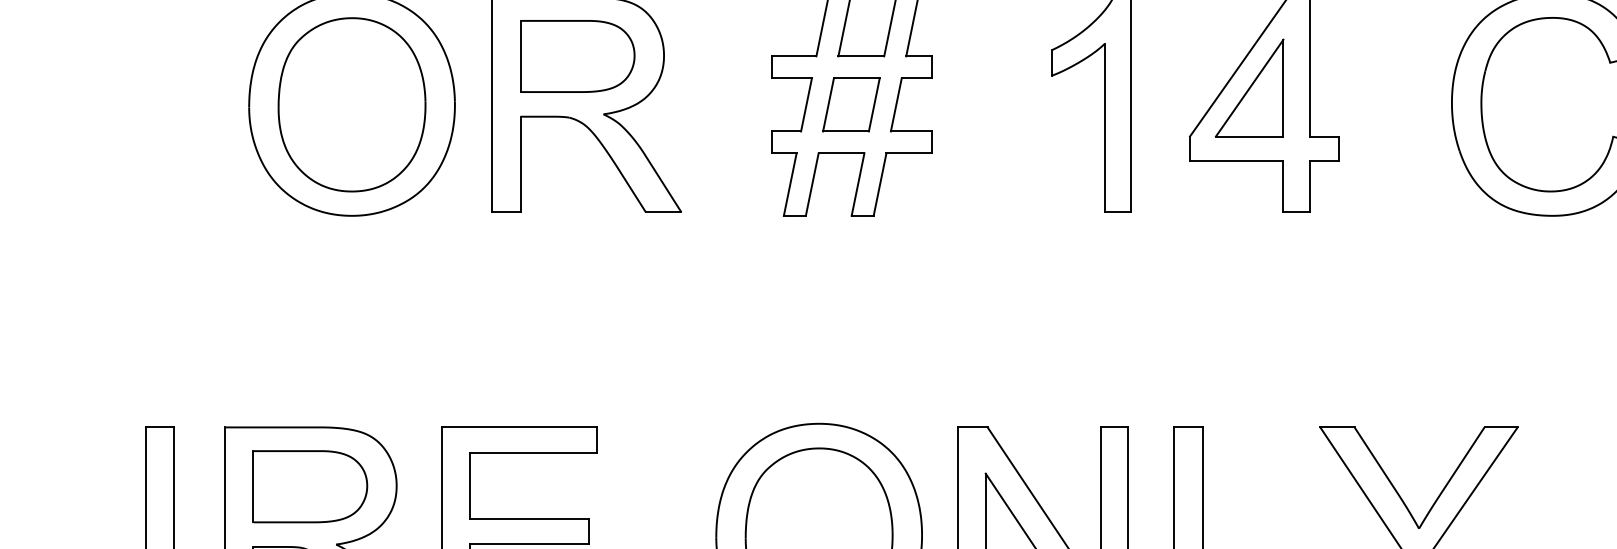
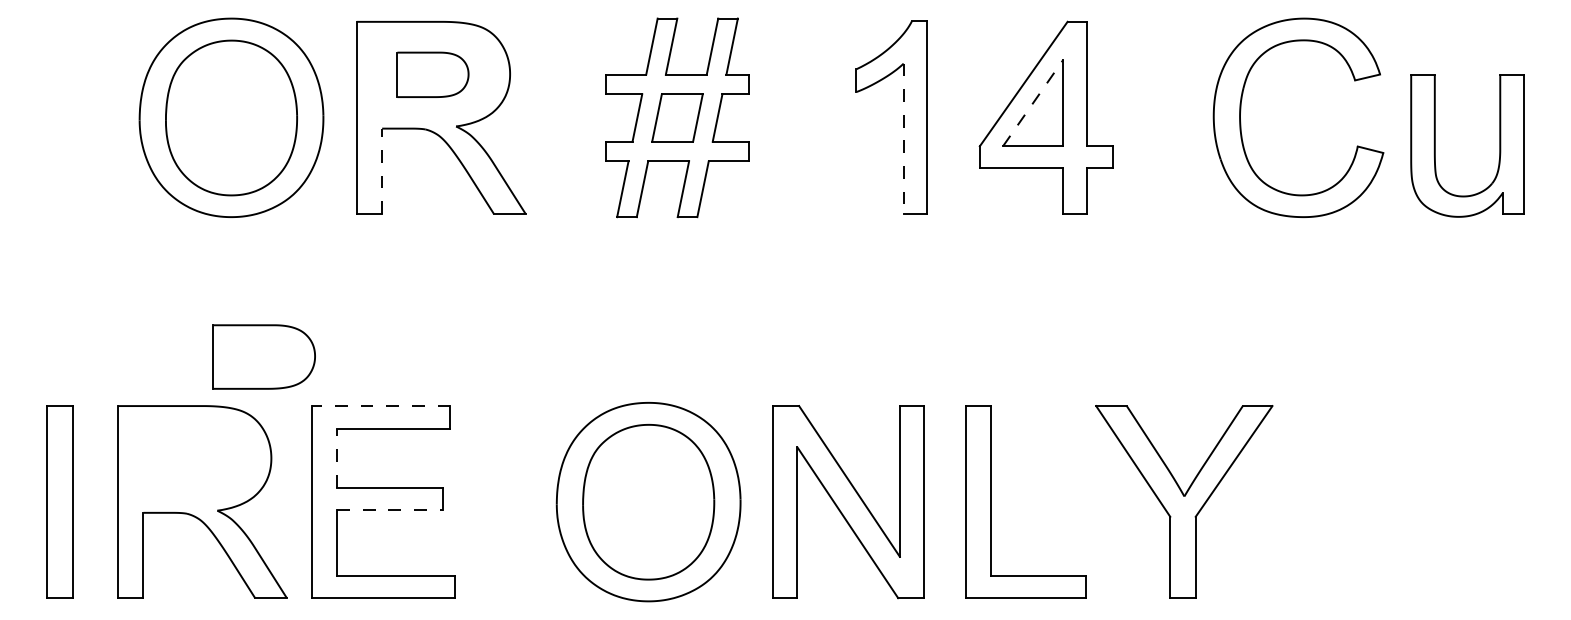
part: (577, 56) -> (432, 74), size x0.7
line: (1250, 88) -> (1033, 103), solid -> dashed
line: (1104, 128) -> (903, 139), solid -> dashed
line: (521, 164) -> (382, 171), solid -> dashed
line: (518, 427) -> (380, 406), solid -> dashed
part: (309, 486) -> (263, 356), moved
line: (470, 486) -> (337, 458), solid -> dashed
line: (530, 544) -> (390, 510), solid -> dashed

